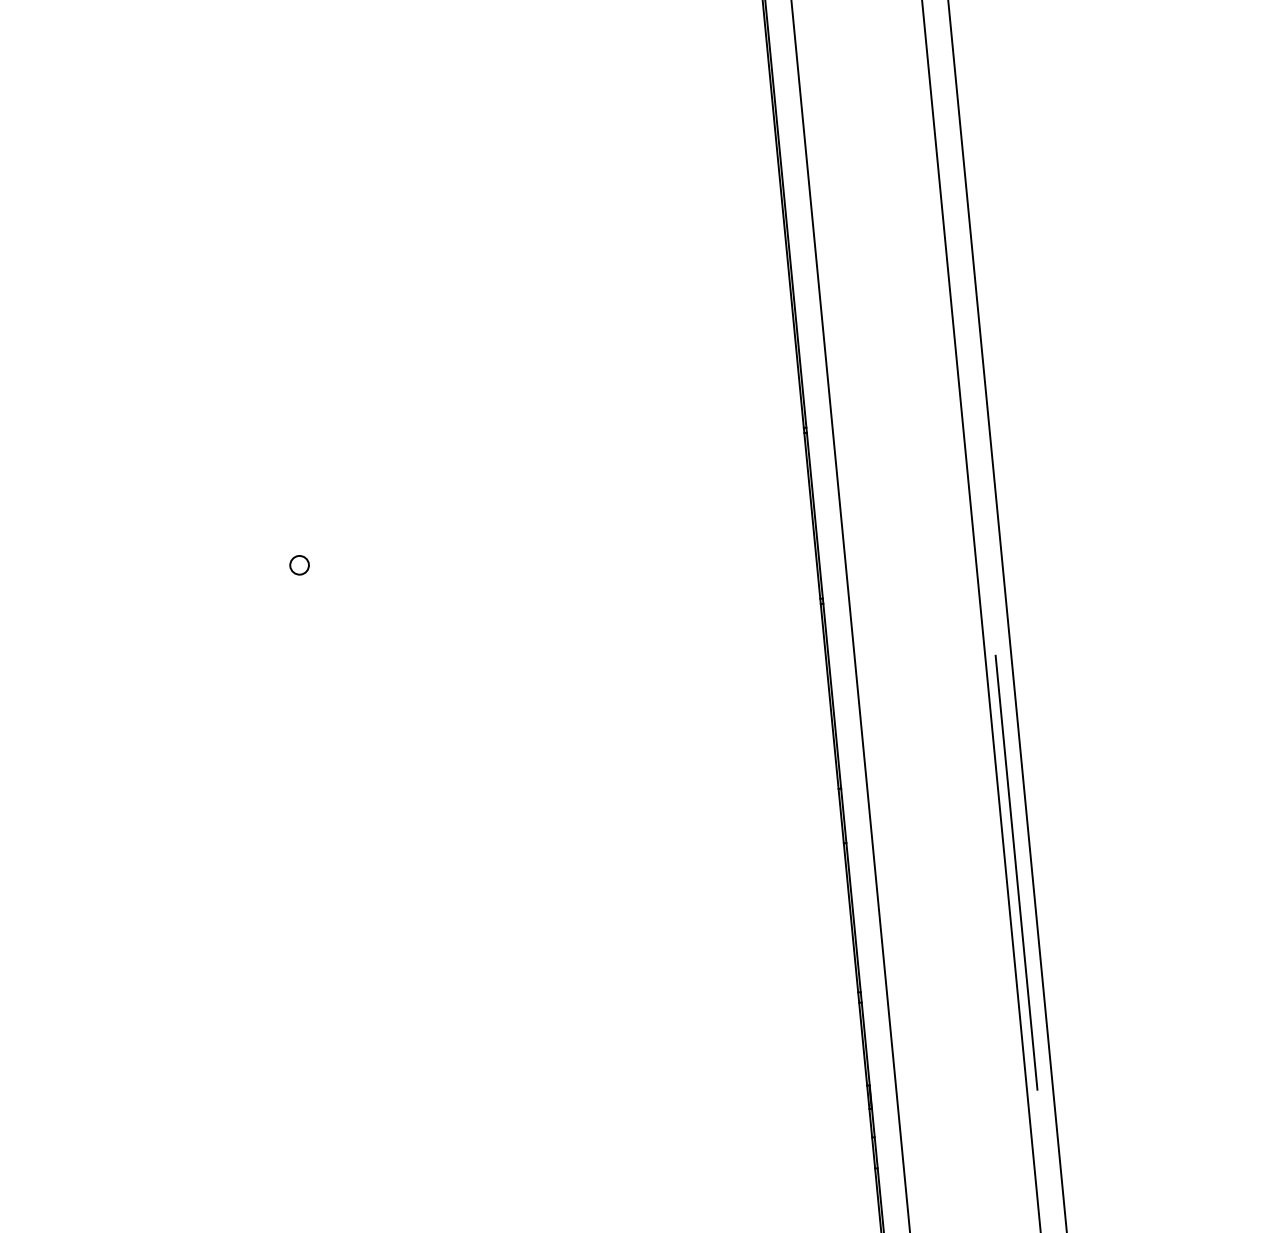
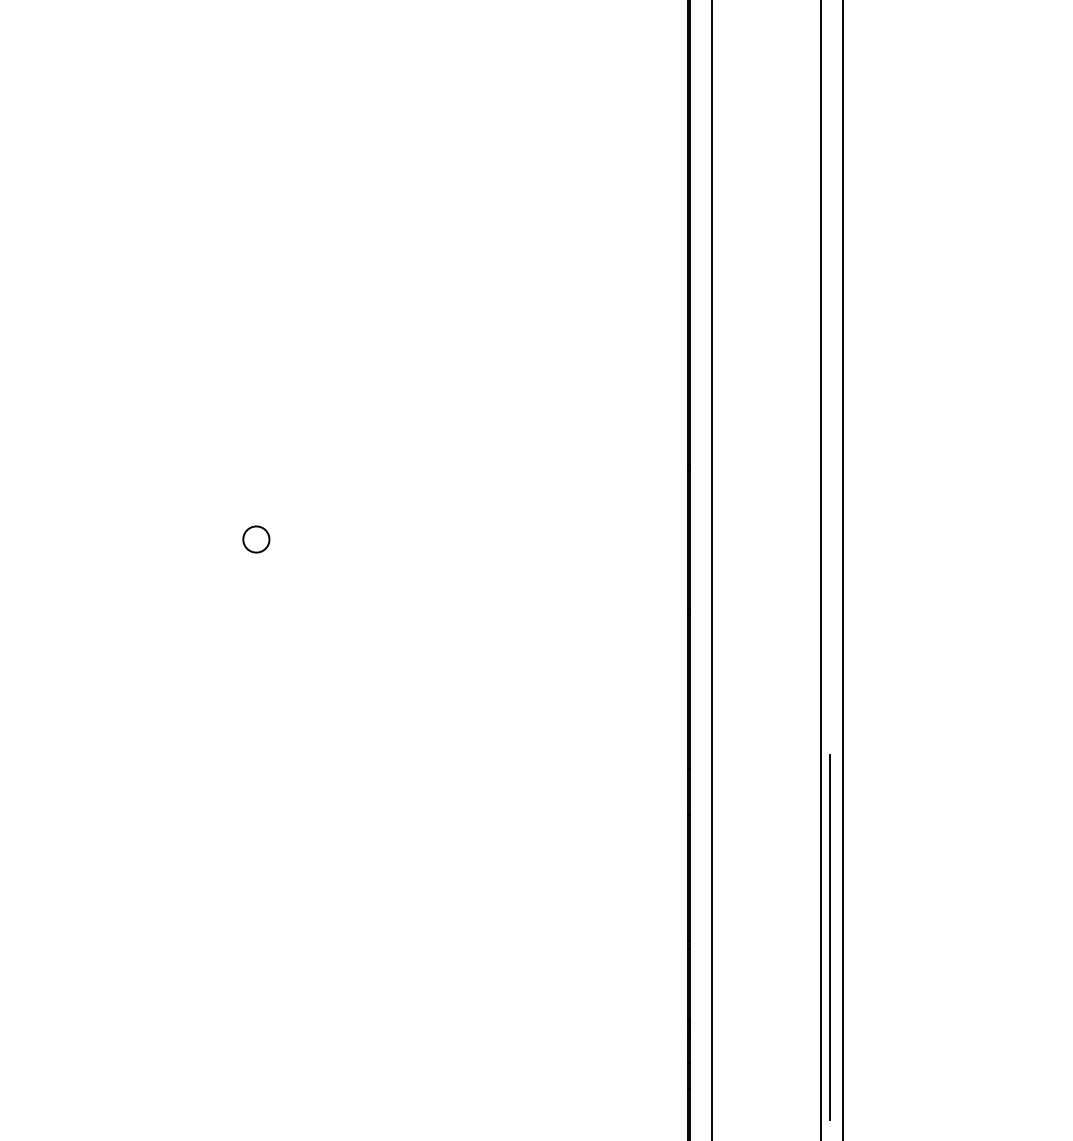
circle: (299, 565) -> (256, 539), size x1.67
line: (1016, 872) -> (829, 937), moved

